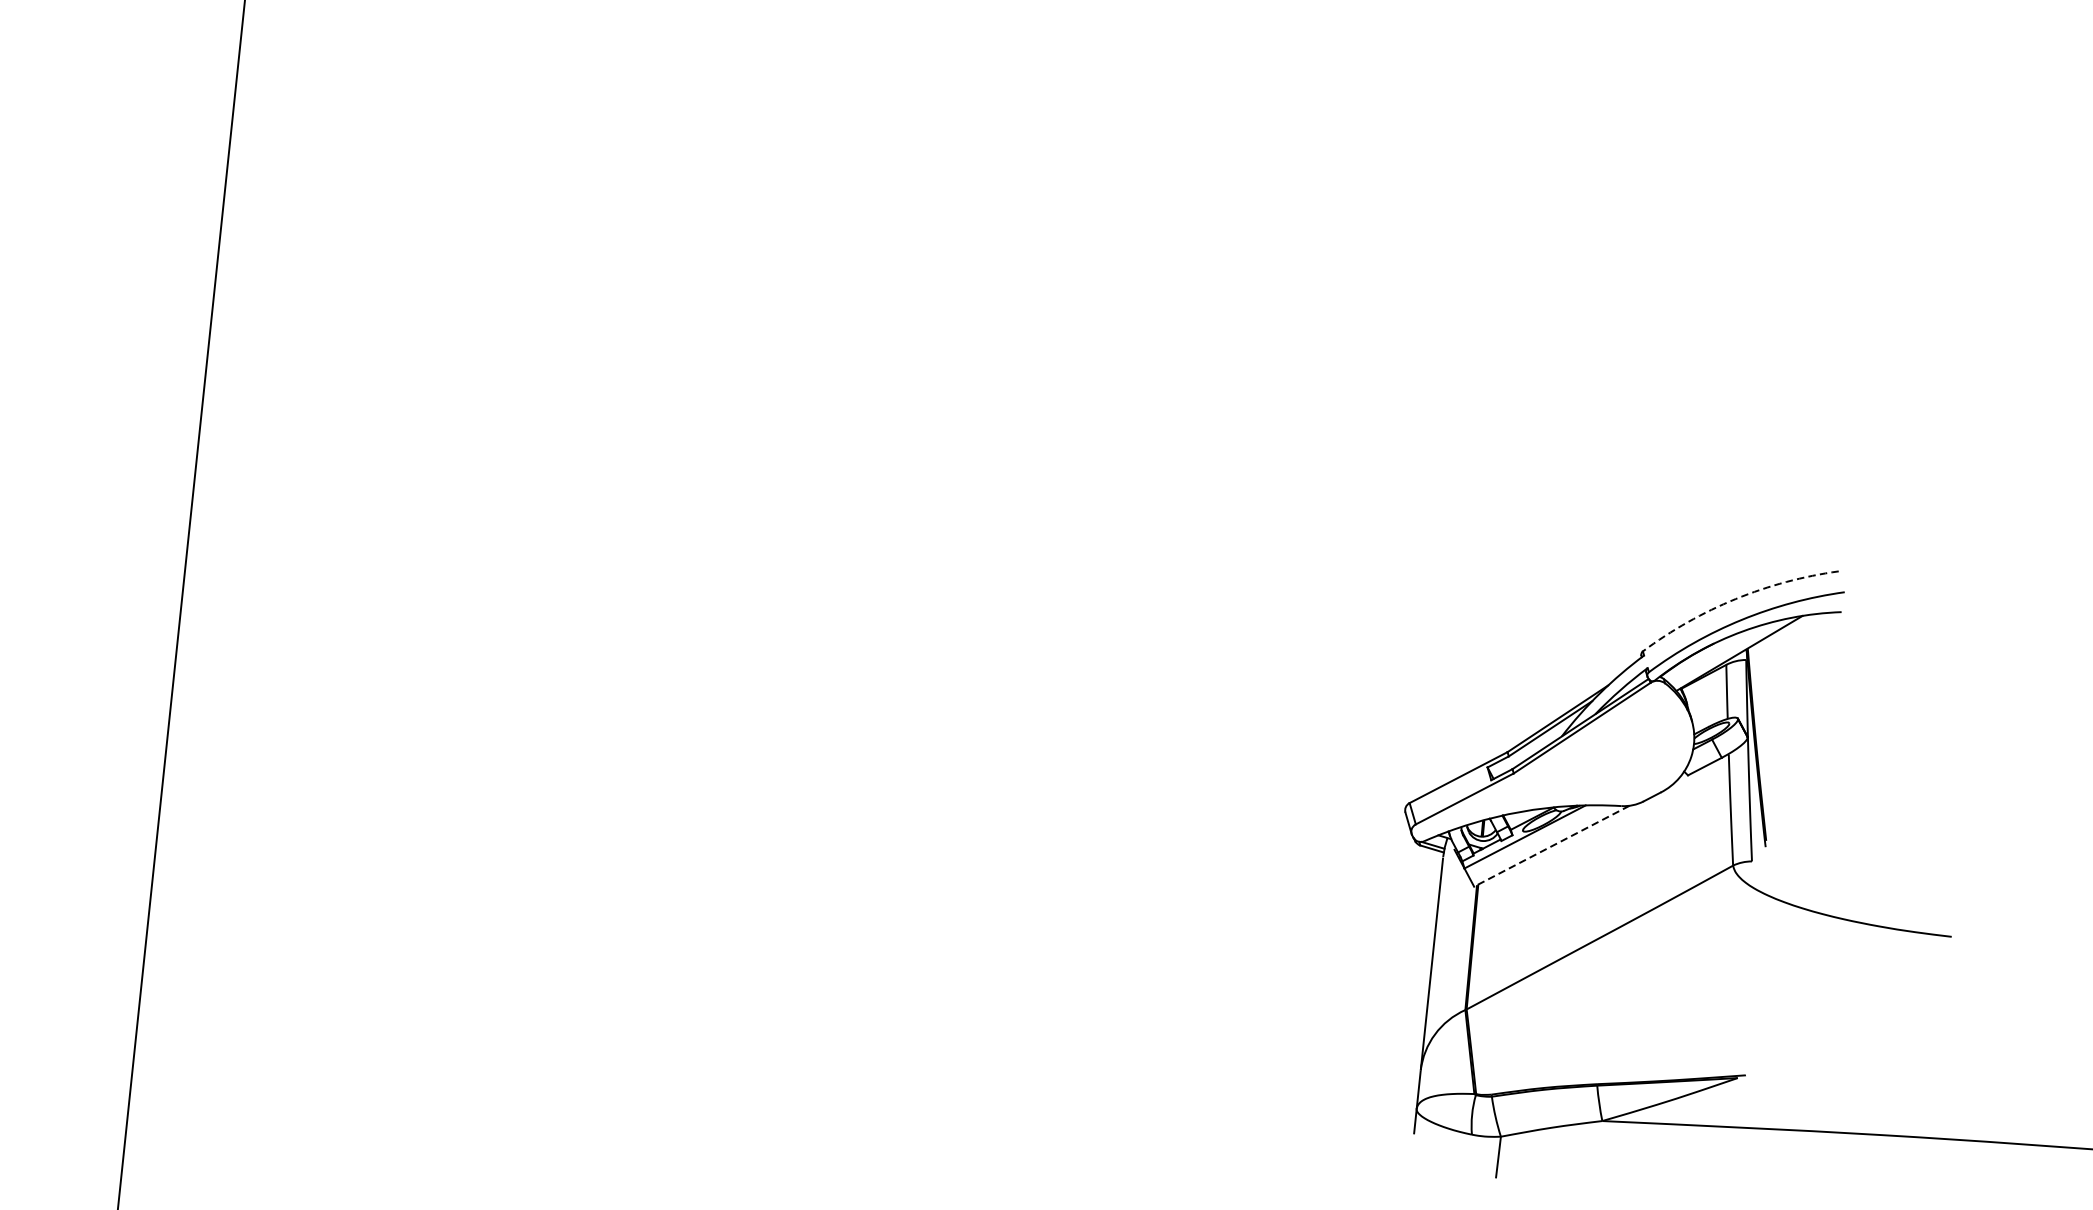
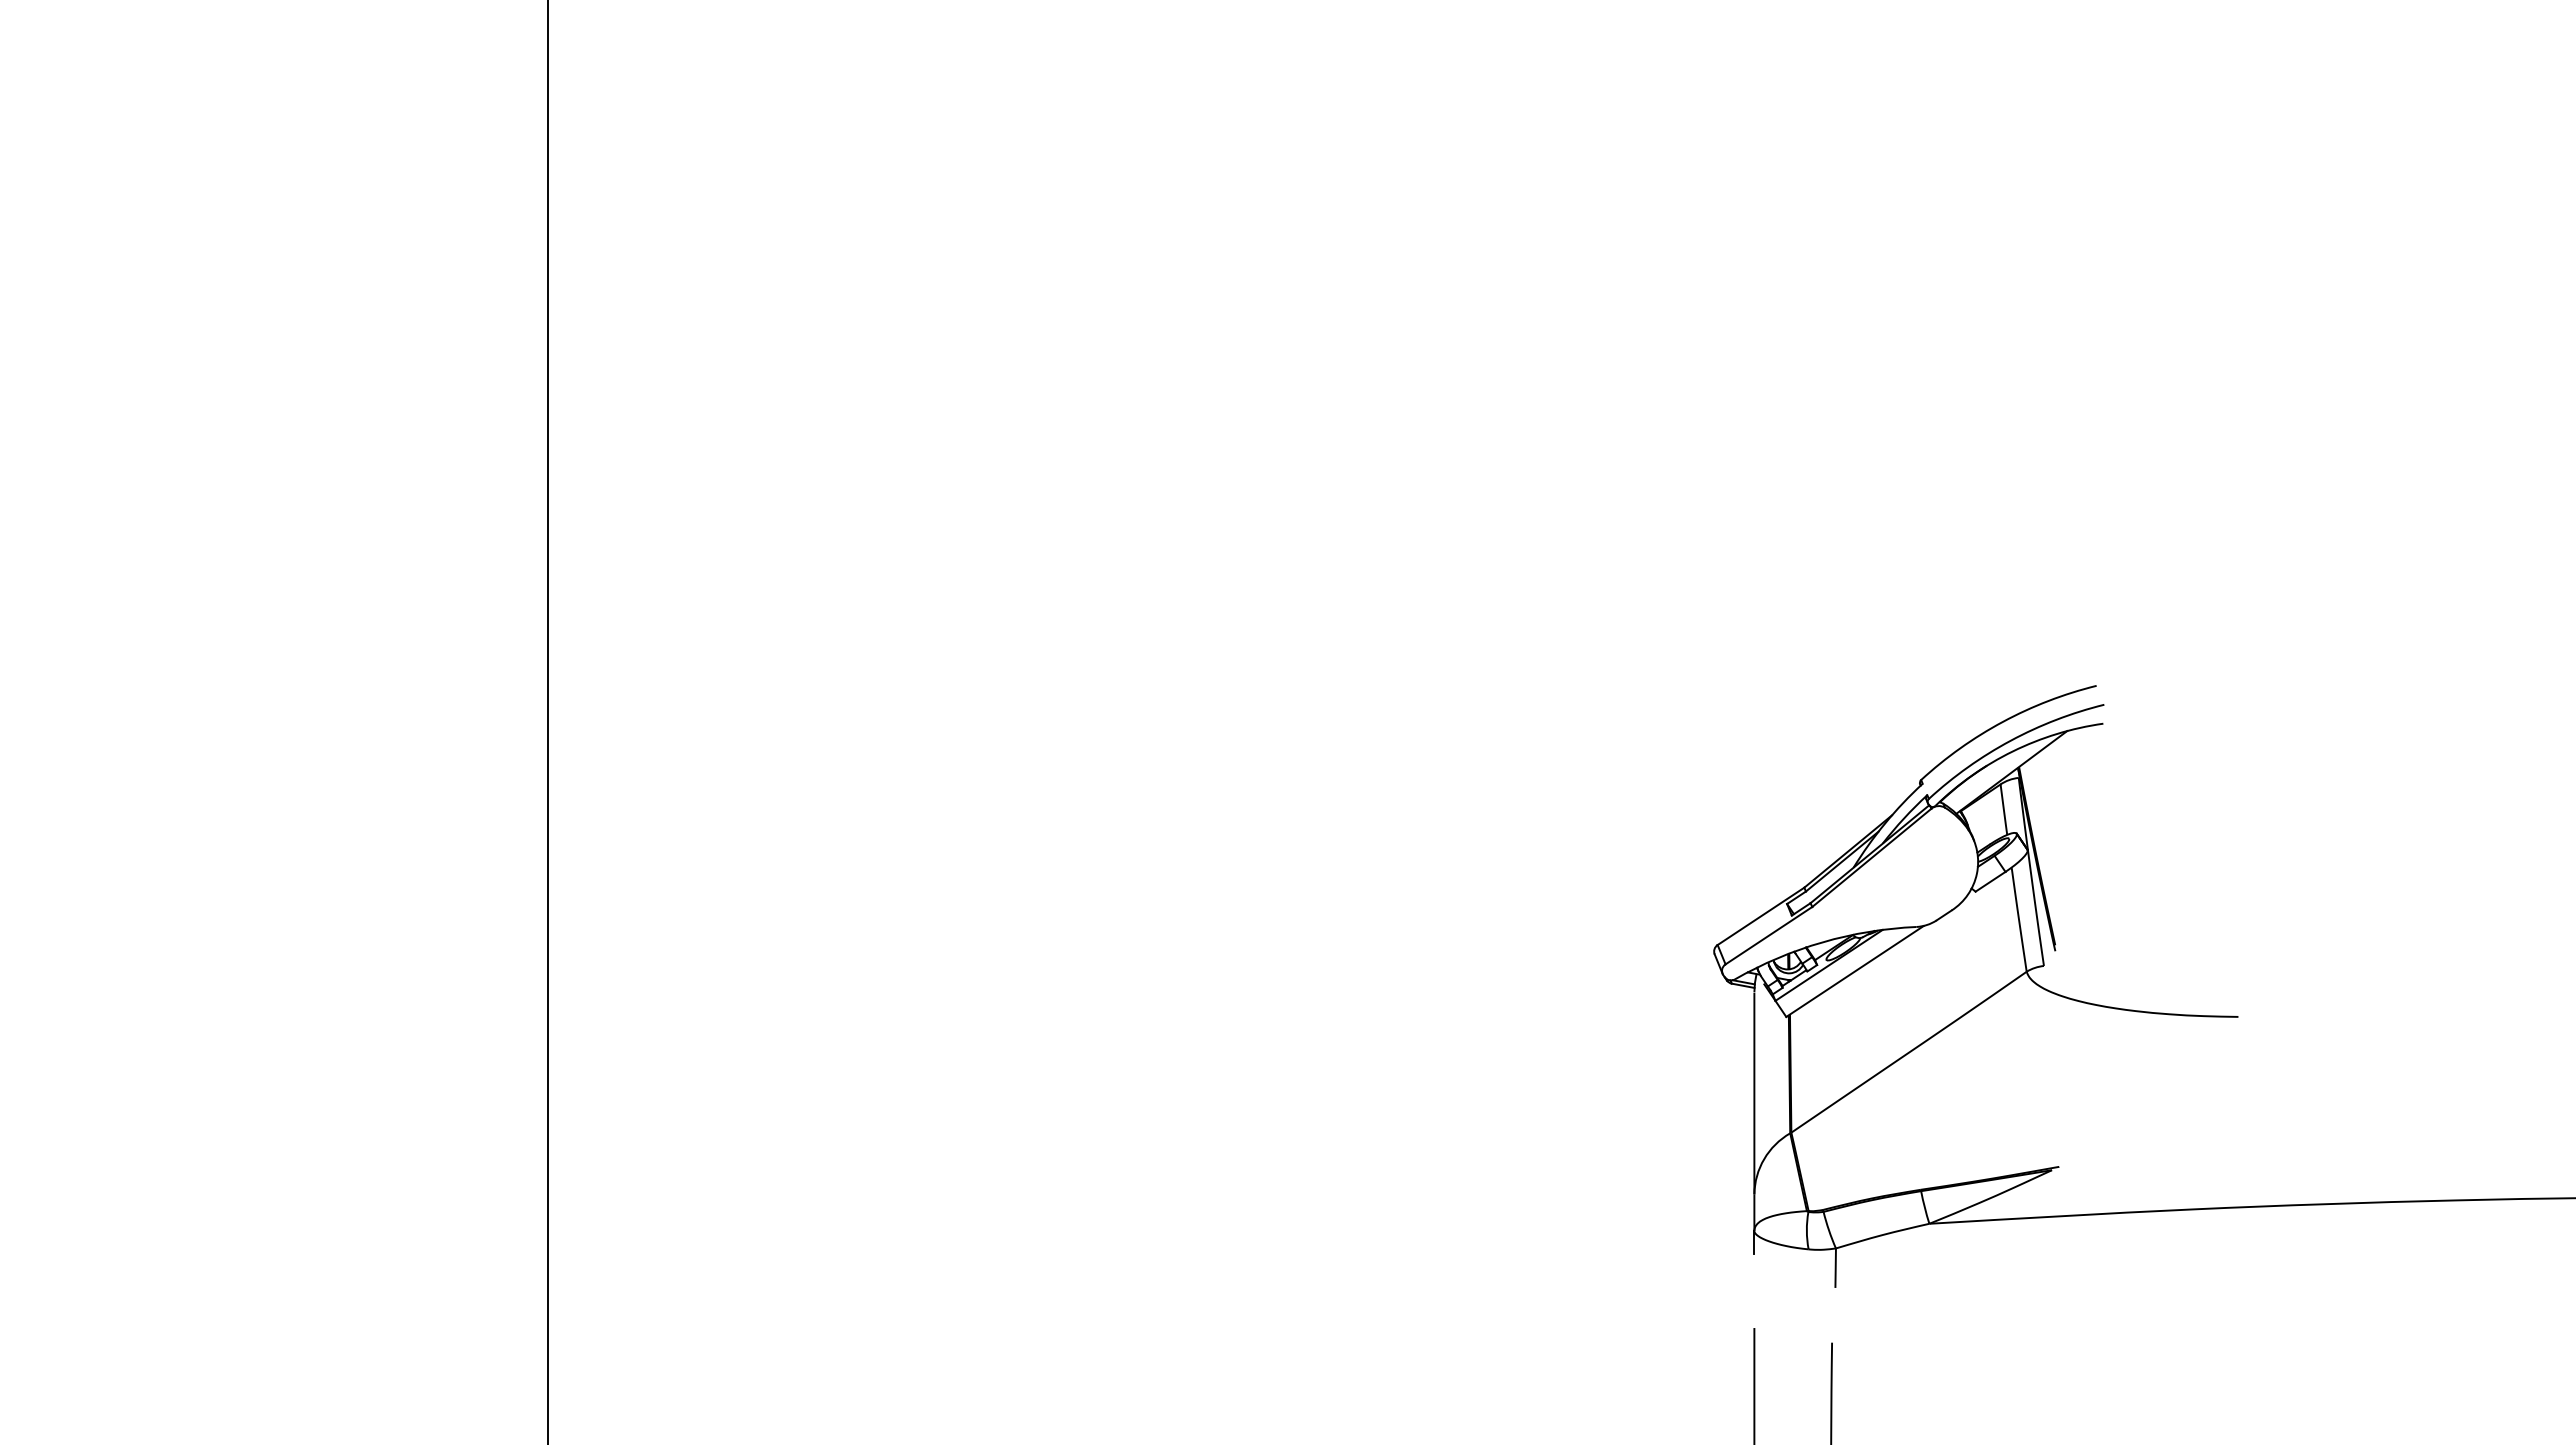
arc: (1735, 598) -> (2002, 721), dashed -> solid
line: (1551, 846) -> (1854, 971), dashed -> solid

